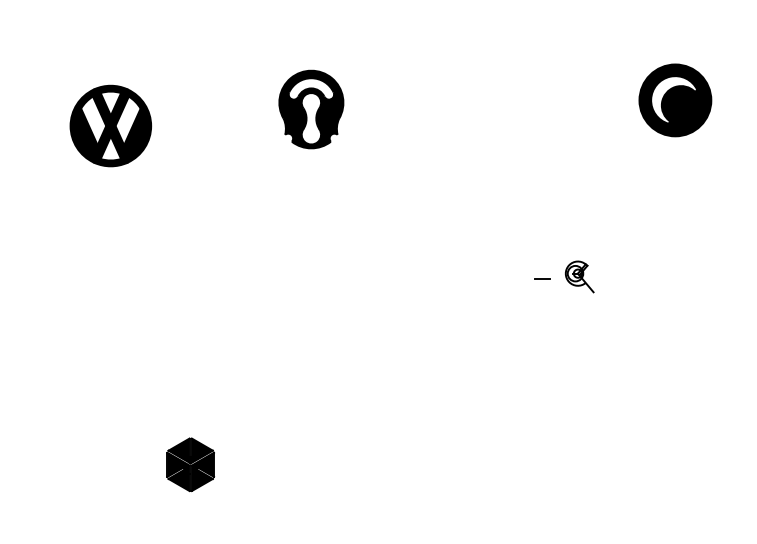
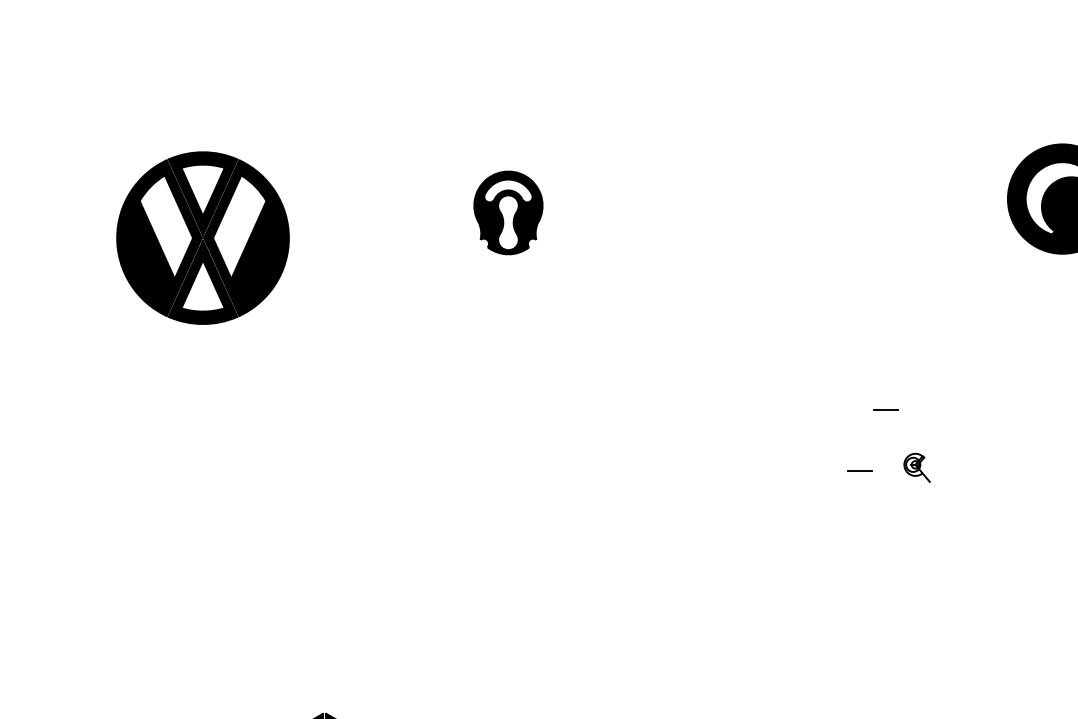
part: (311, 109) -> (508, 212), size x0.7
part: (110, 125) -> (202, 237), size x1.4
line: (559, 238) -> (886, 409), added
part: (579, 276) -> (916, 467), size x0.6

